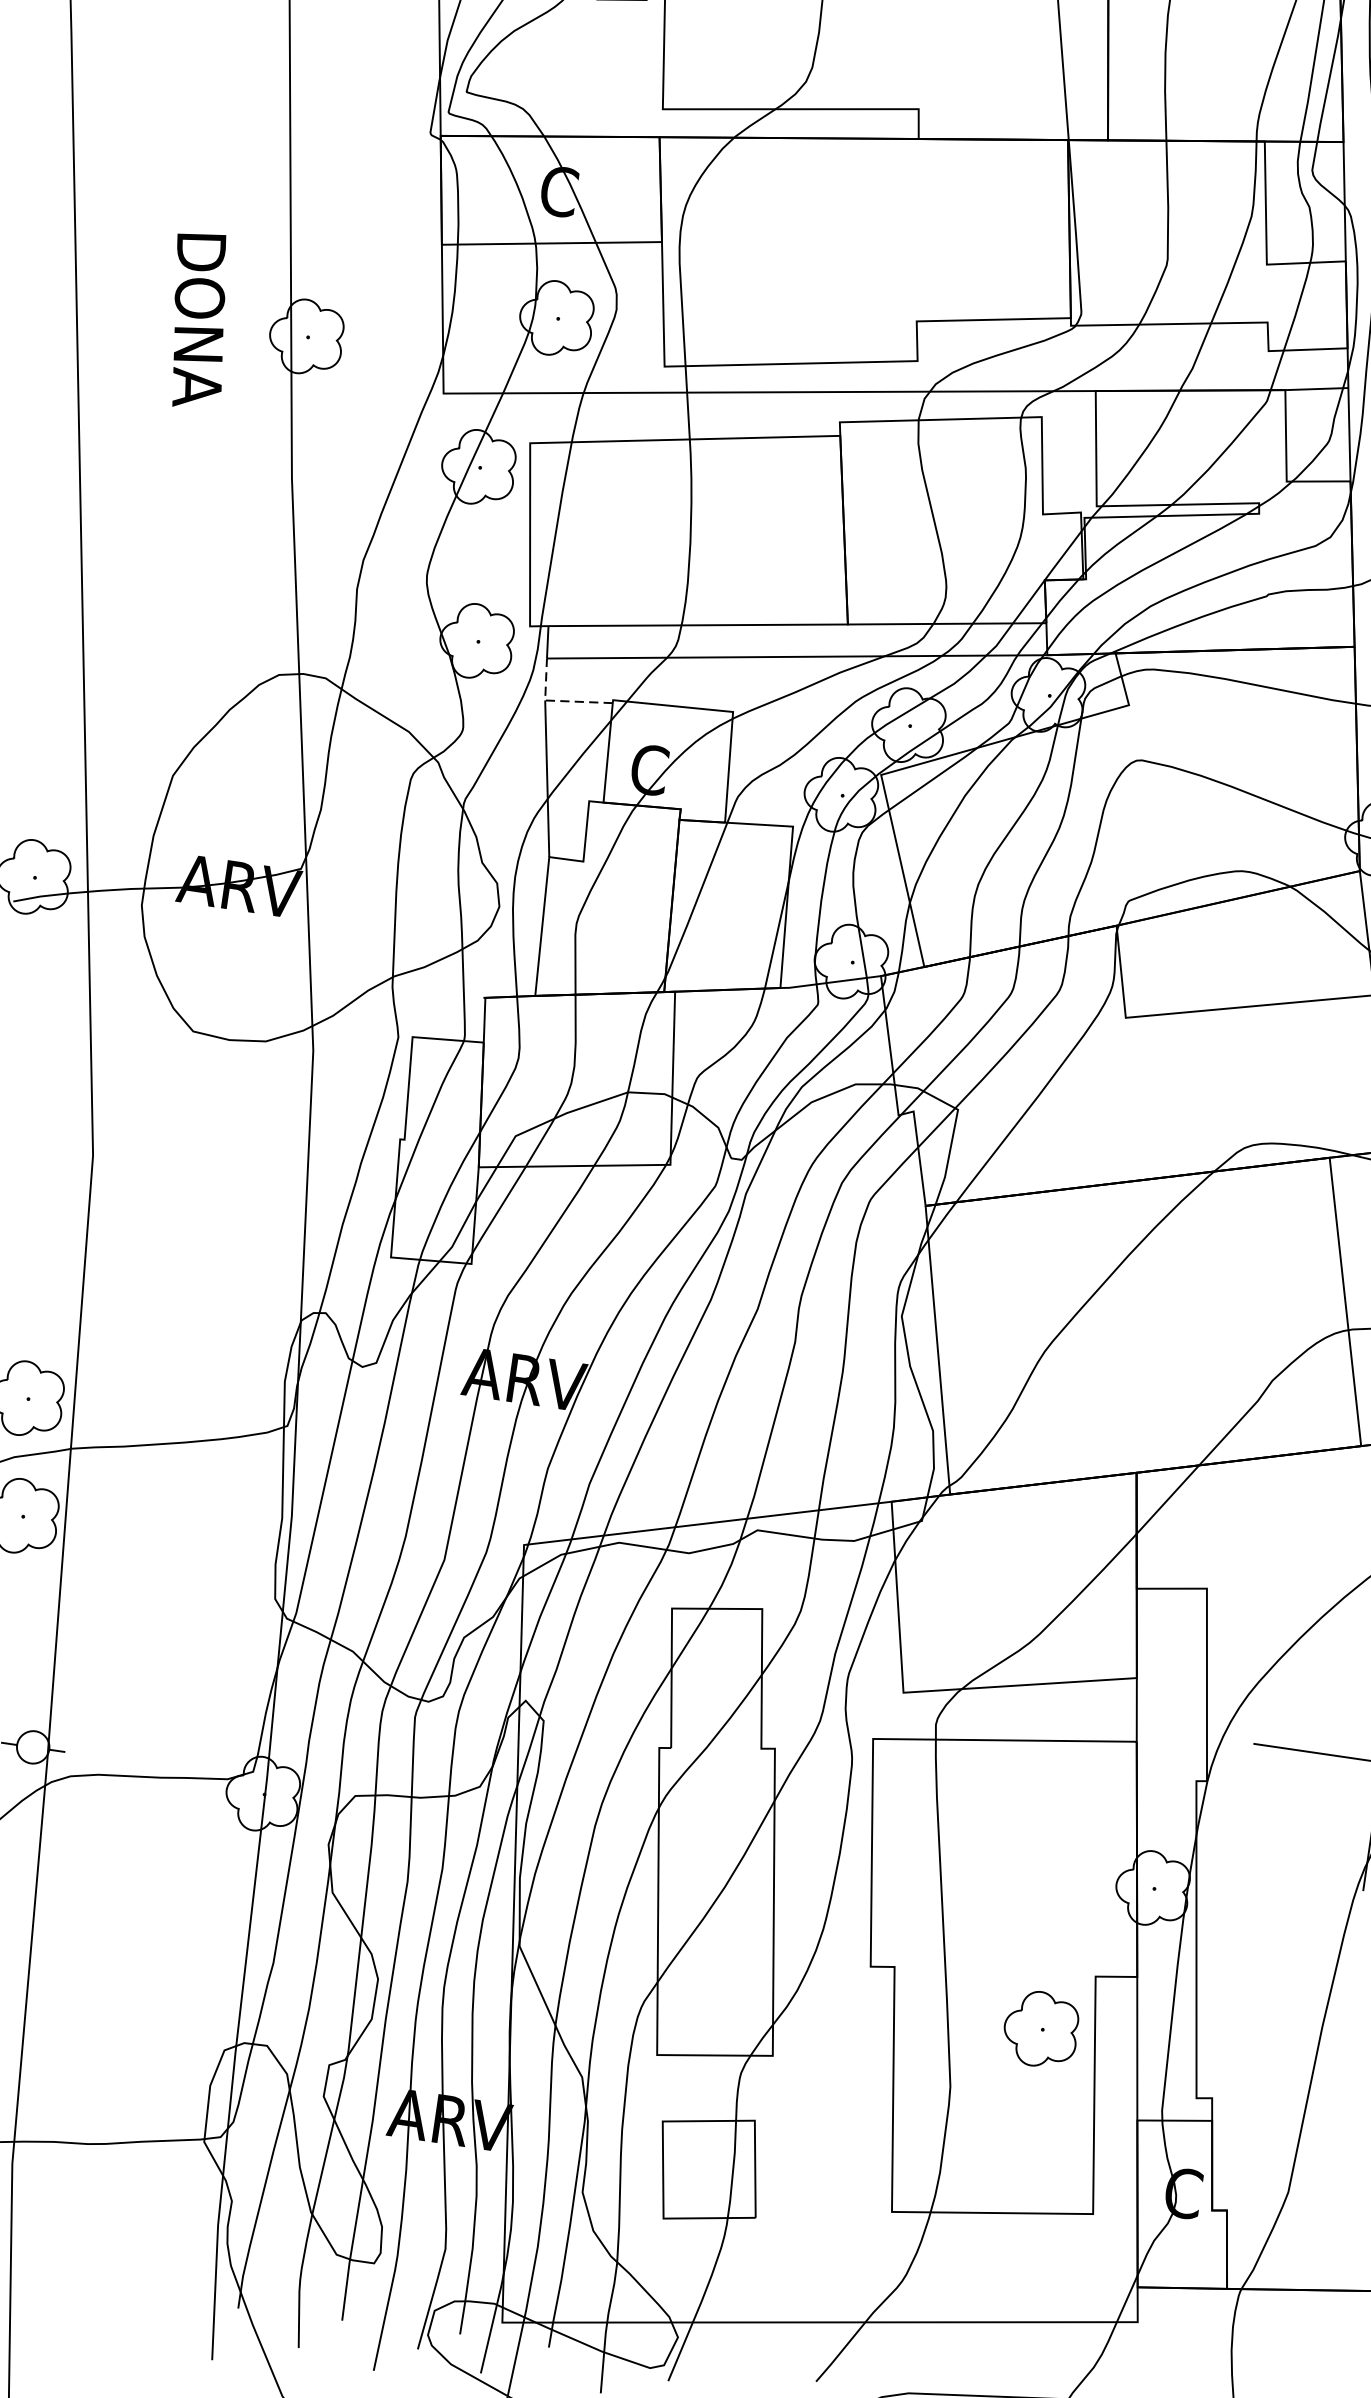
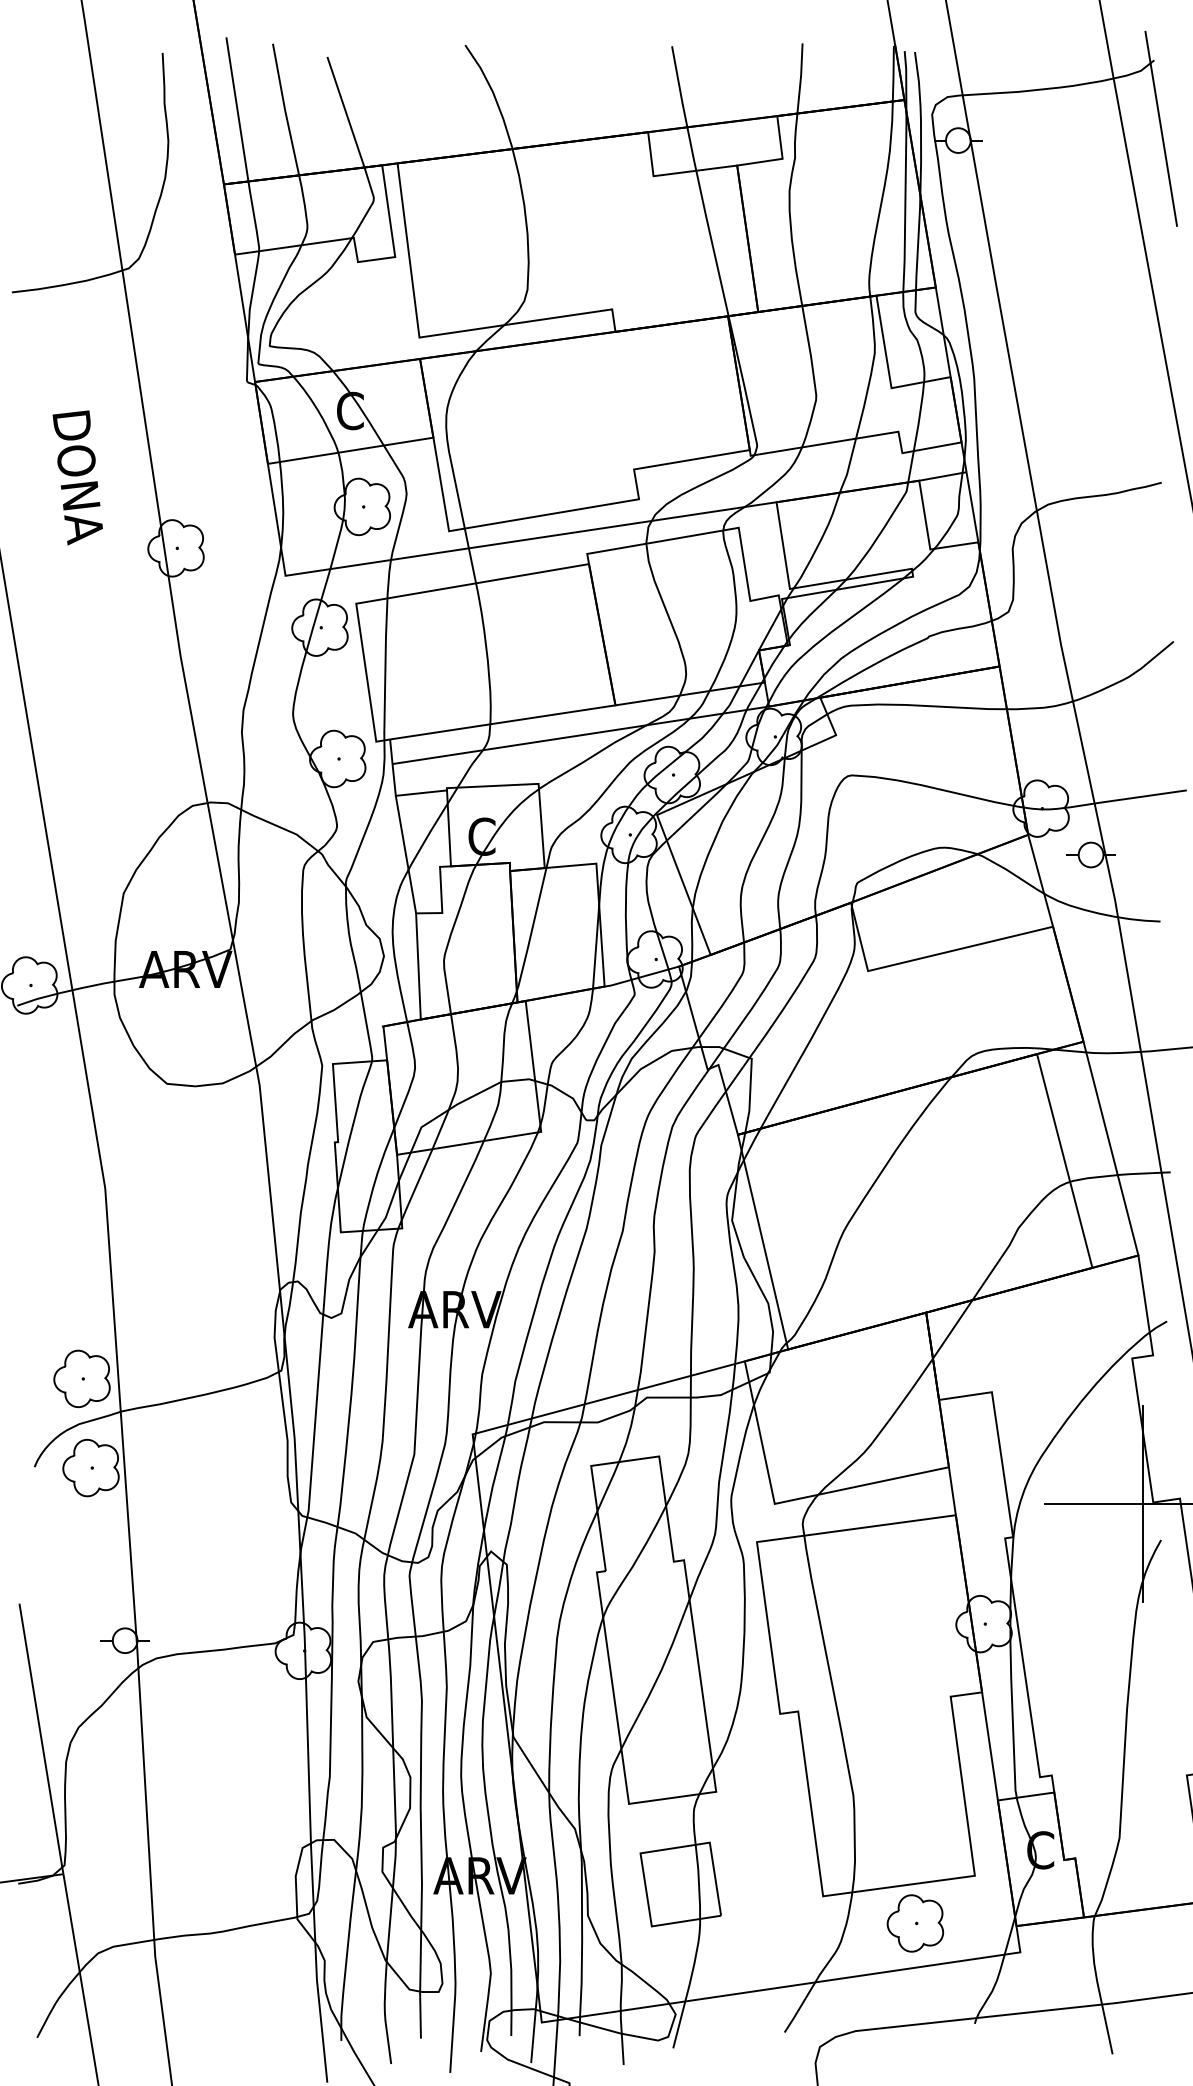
text: (198, 320) -> (77, 477), moved
line: (556, 700) -> (404, 794), dashed -> solid
part: (1041, 2029) -> (915, 1923), moved

